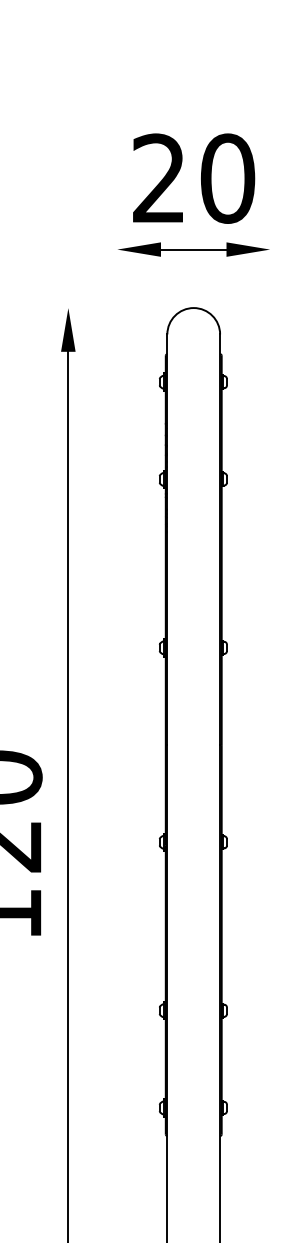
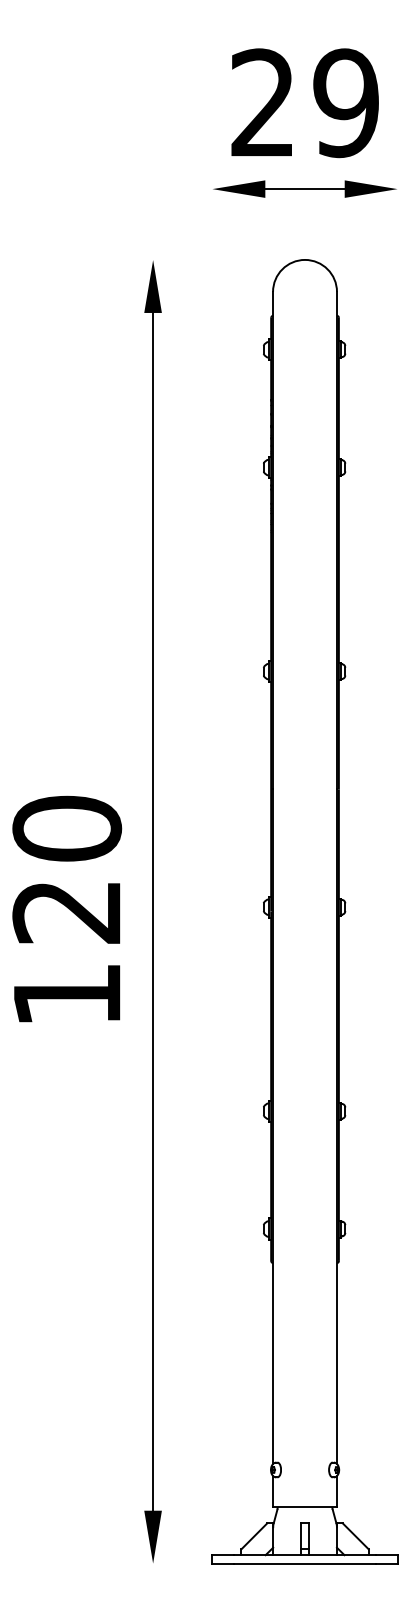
text: (227, 178) -> (346, 103), 20 -> 29

